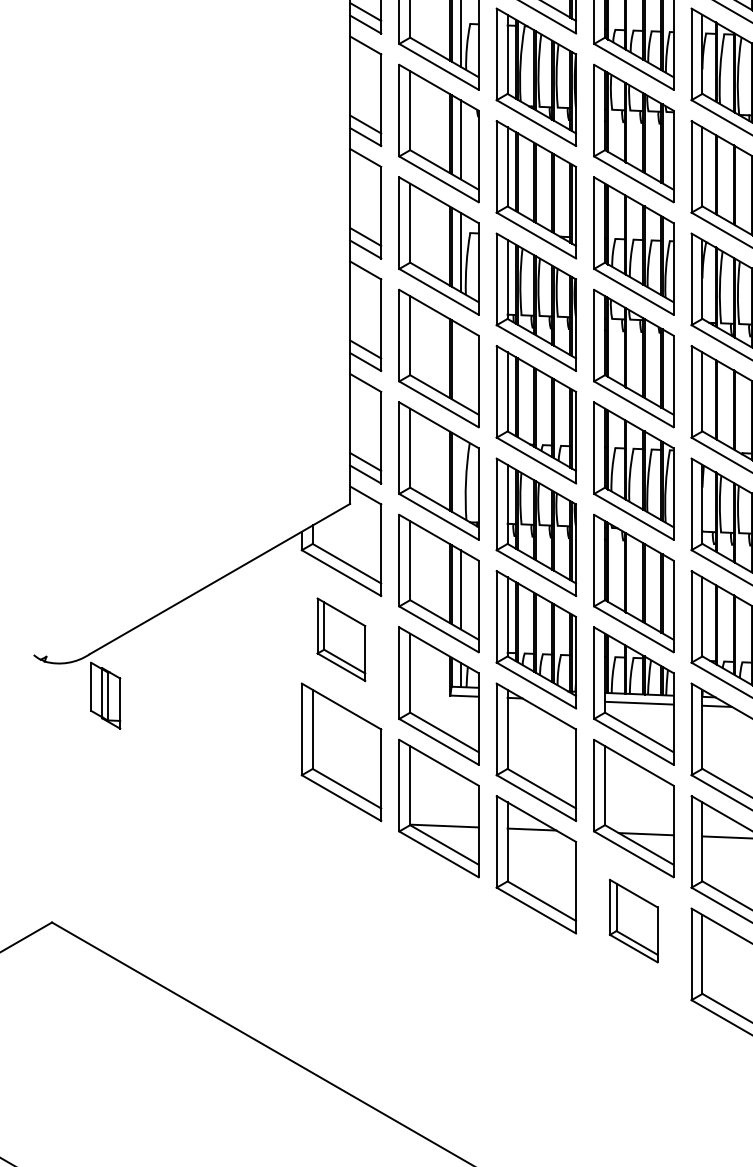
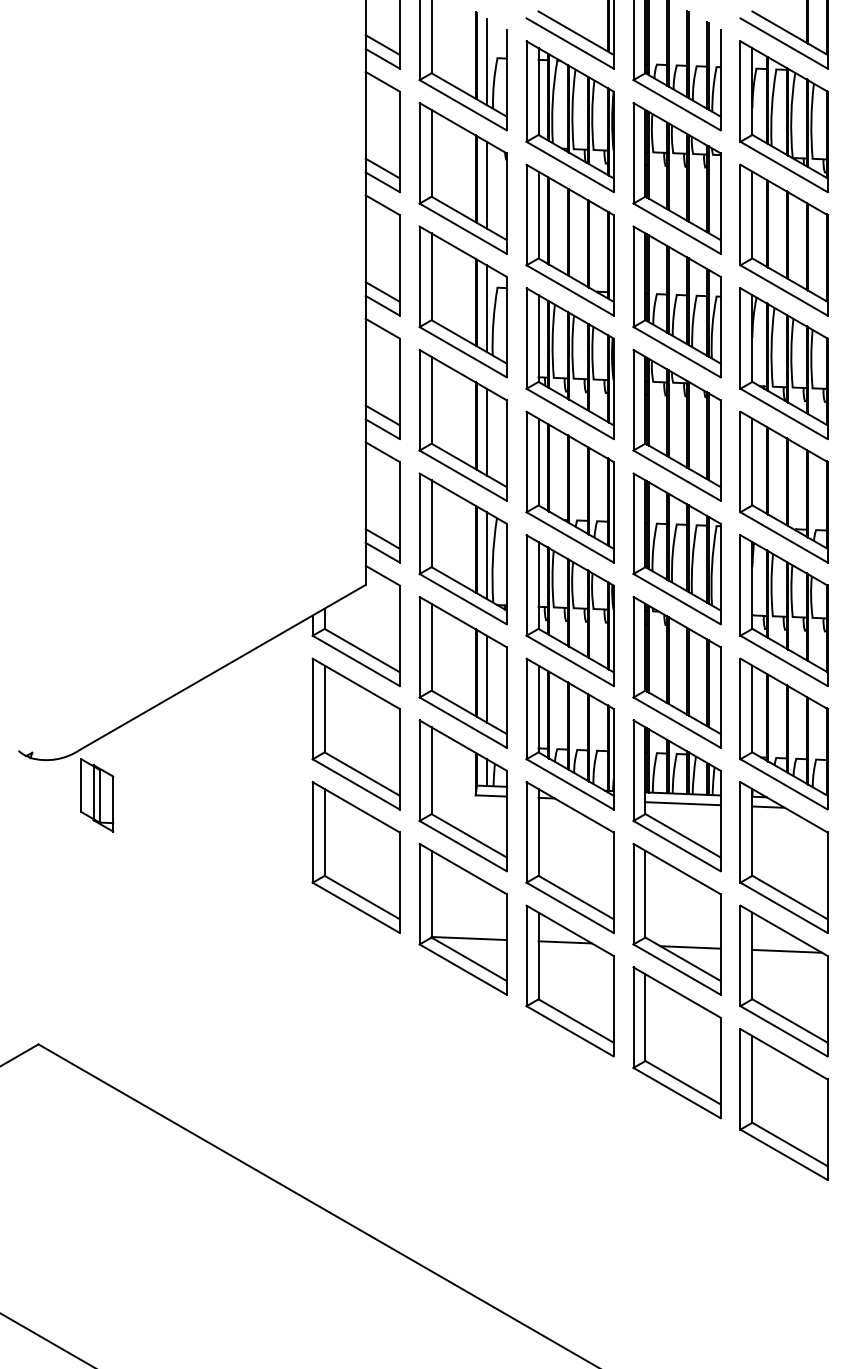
line: (461, 364) -> (487, 431), added
line: (461, 477) -> (487, 555), added
part: (340, 639) -> (355, 733), size x1.67
part: (633, 920) -> (676, 1042), size x1.67

